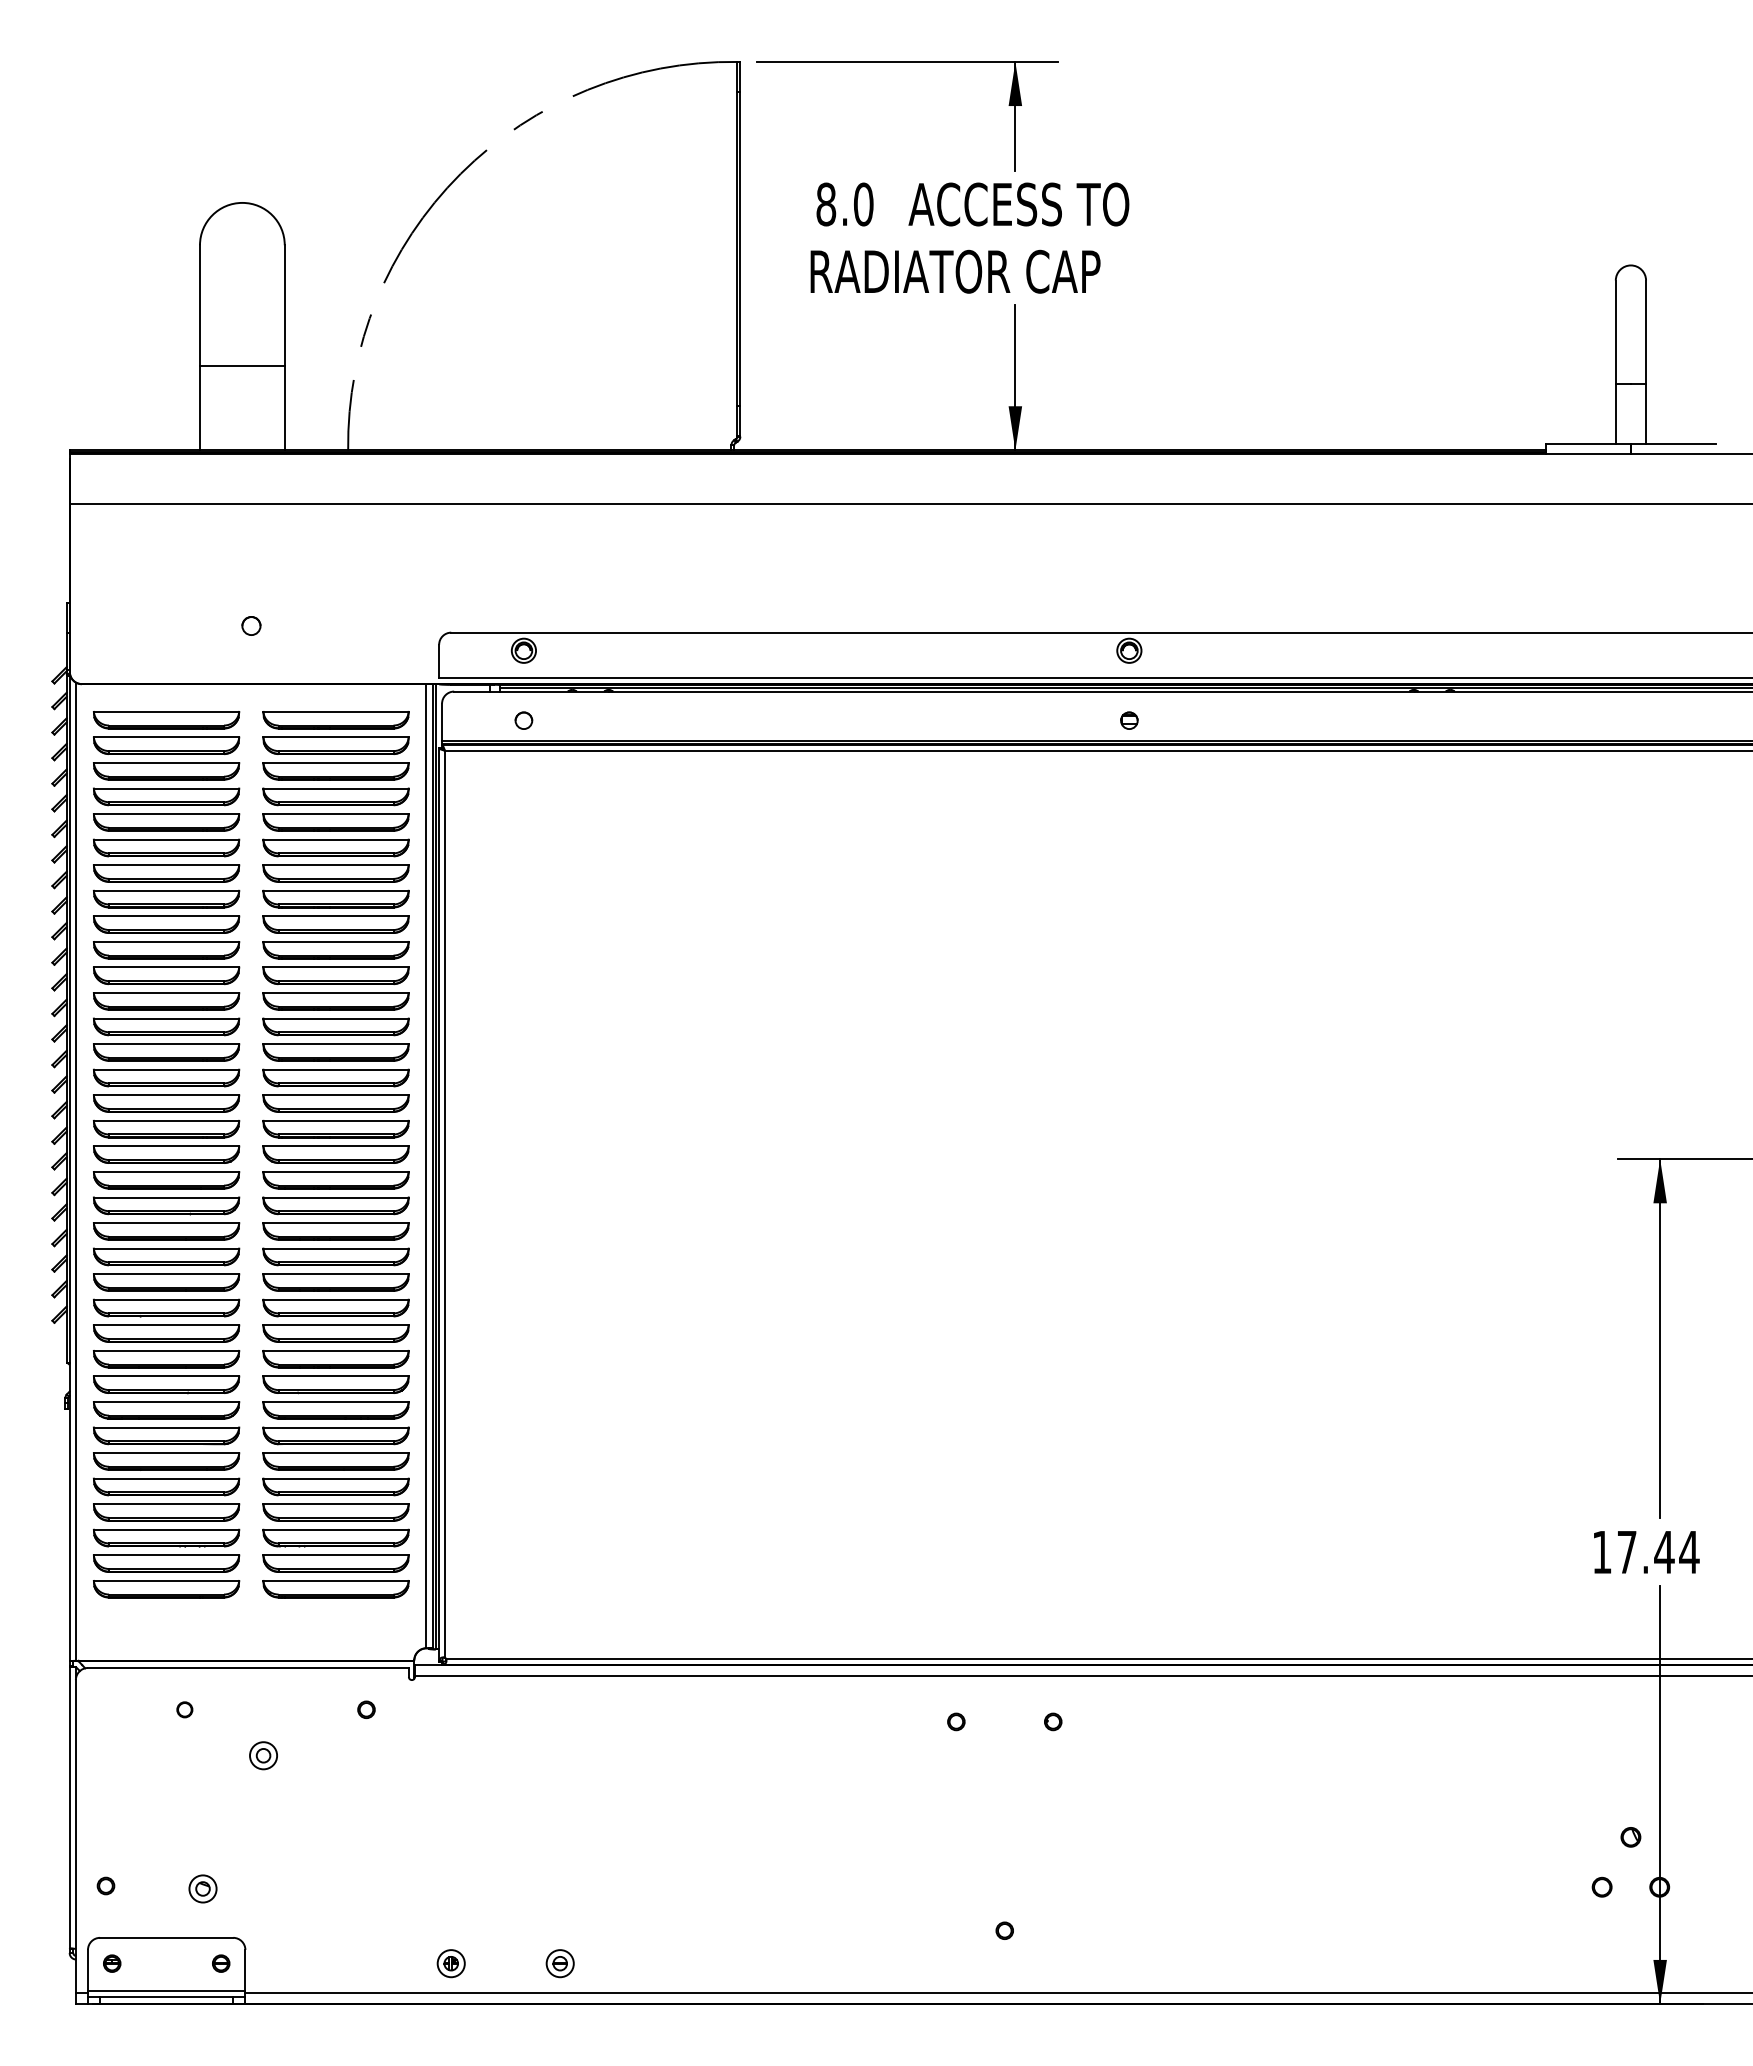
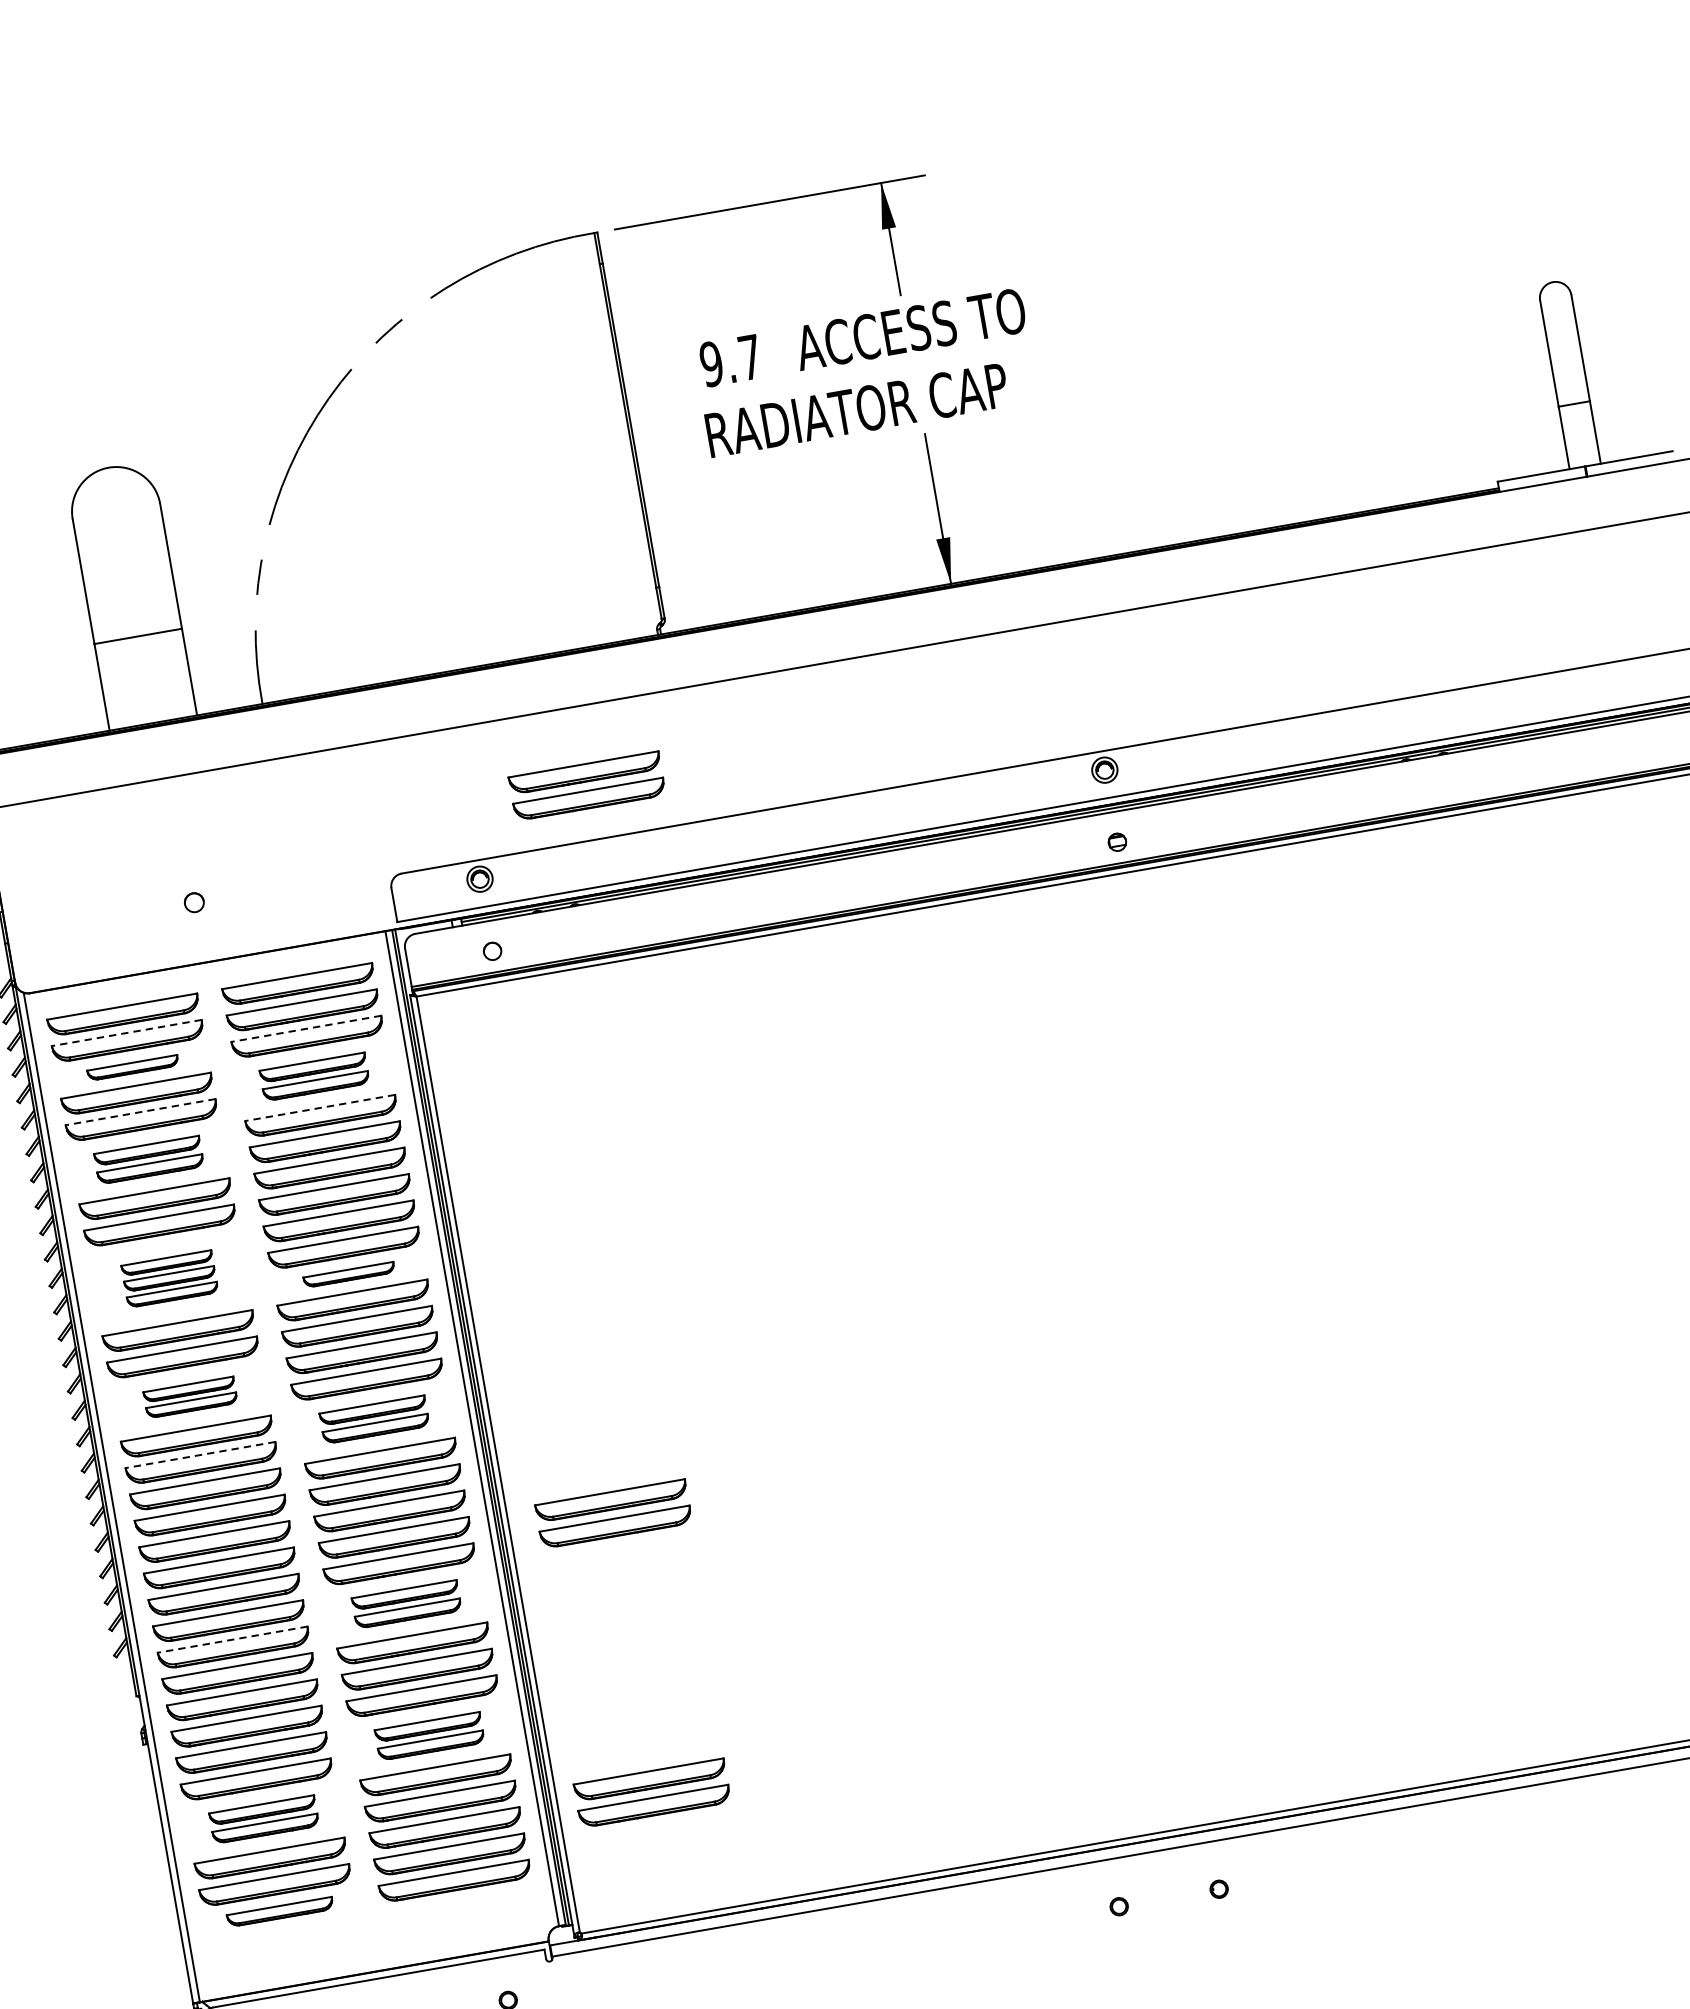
text: (844, 204) -> (730, 360), 8.0 -> 9.7
part: (639, 580) -> (586, 785), added
line: (166, 737) -> (126, 1033), solid -> dashed
line: (336, 763) -> (306, 1029), solid -> dashed
part: (166, 771) -> (132, 1068), size x0.6
part: (335, 809) -> (314, 1076), size x0.7
line: (166, 814) -> (140, 1112), solid -> dashed
line: (336, 839) -> (320, 1107), solid -> dashed
part: (166, 860) -> (148, 1159), size x0.7
part: (166, 975) -> (169, 1278), size x0.6
part: (335, 1001) -> (348, 1275), size x0.6
part: (166, 1090) -> (190, 1397), size x0.6
part: (335, 1141) -> (373, 1419), size x0.7
line: (166, 1146) -> (200, 1455), solid -> dashed
part: (545, 1269) -> (613, 1513), added
part: (335, 1320) -> (406, 1604), size x0.7
line: (166, 1325) -> (232, 1639), solid -> dashed
part: (335, 1448) -> (429, 1736), size x0.7
part: (166, 1499) -> (264, 1819), size x0.7
part: (535, 1538) -> (651, 1793), added
part: (166, 1589) -> (280, 1912), size x0.7

